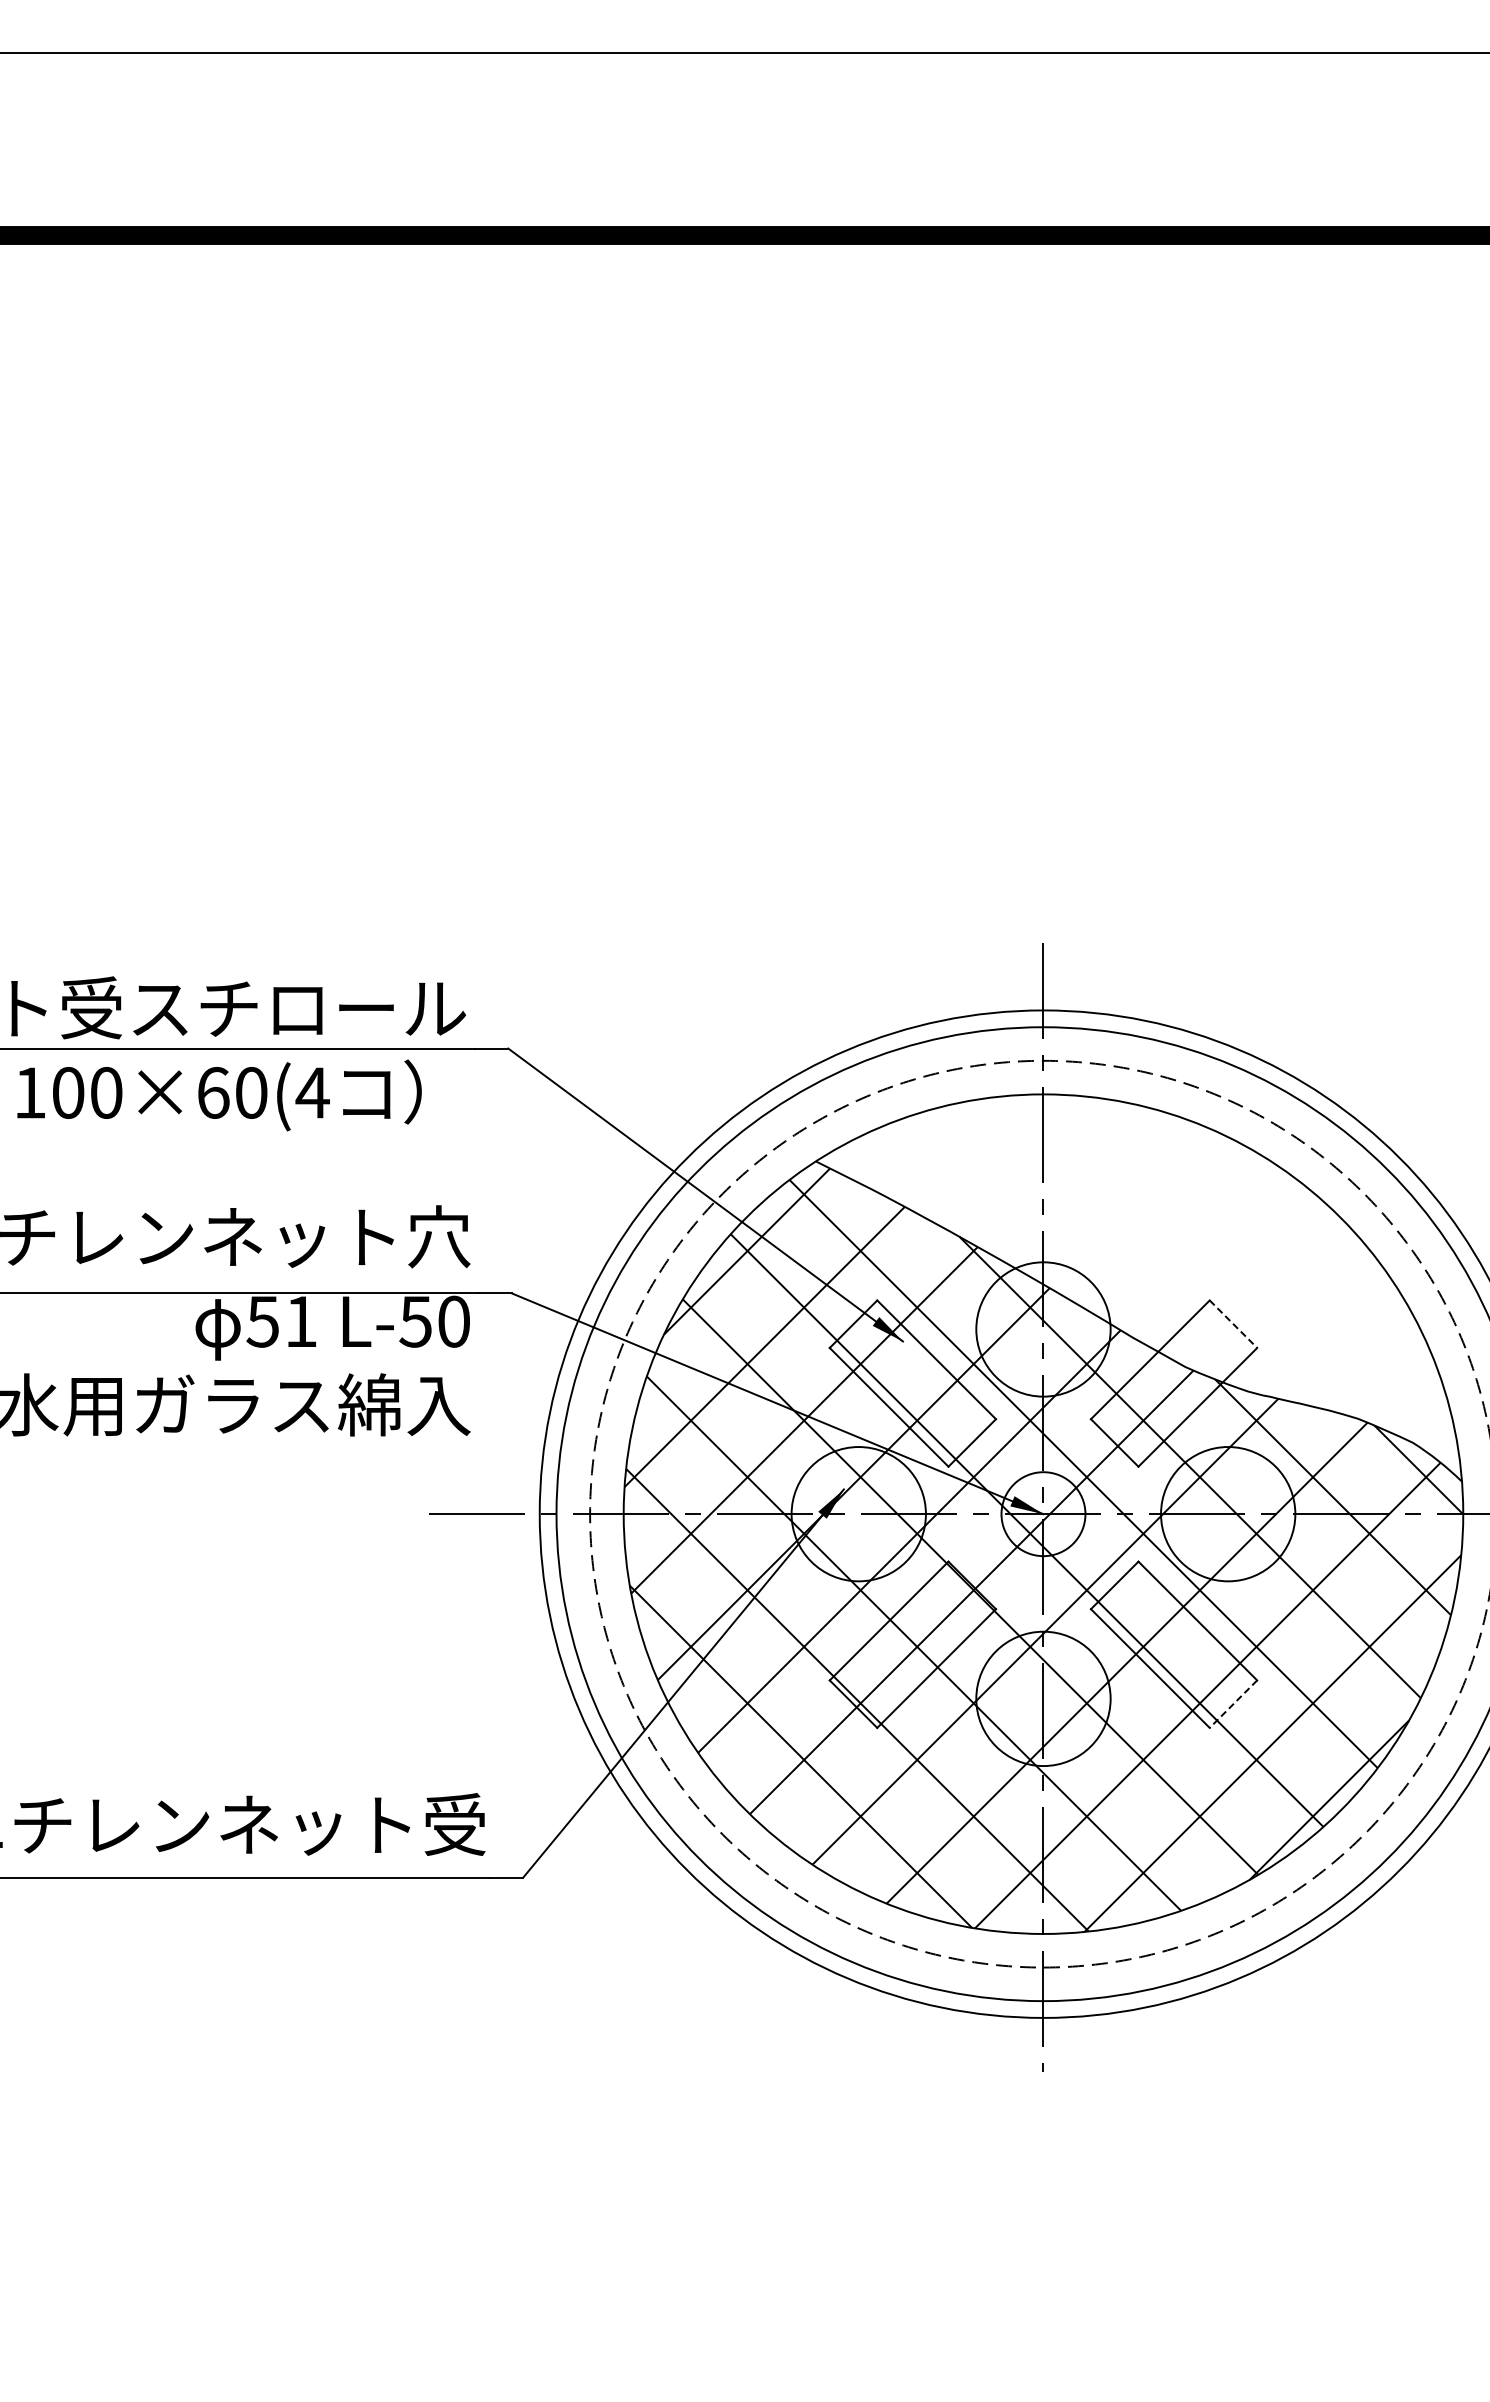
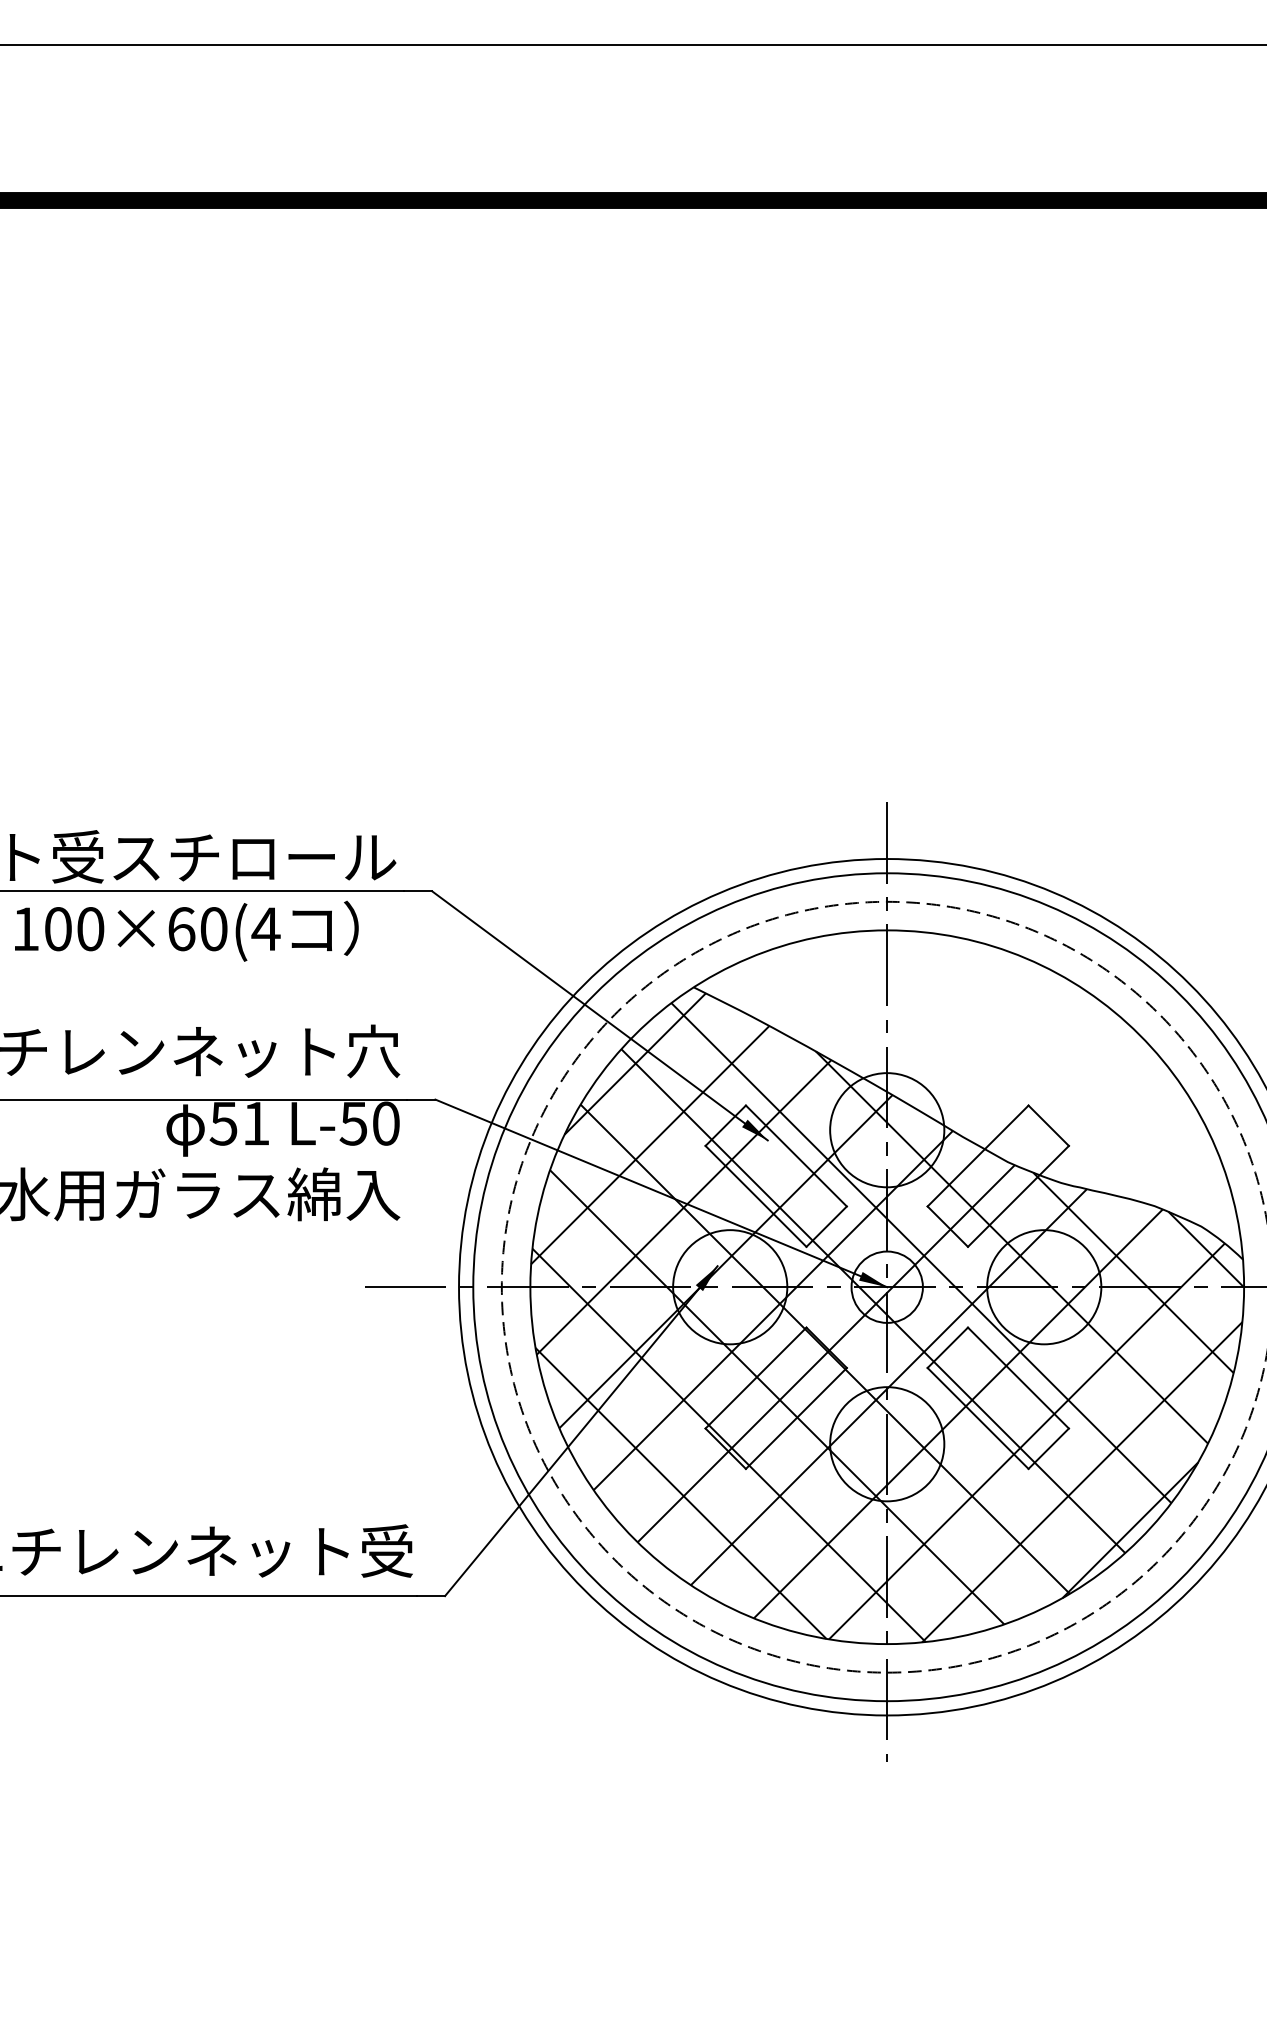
line: (1233, 1324) -> (1048, 1125), dashed -> solid
line: (1233, 1704) -> (1048, 1449), dashed -> solid

